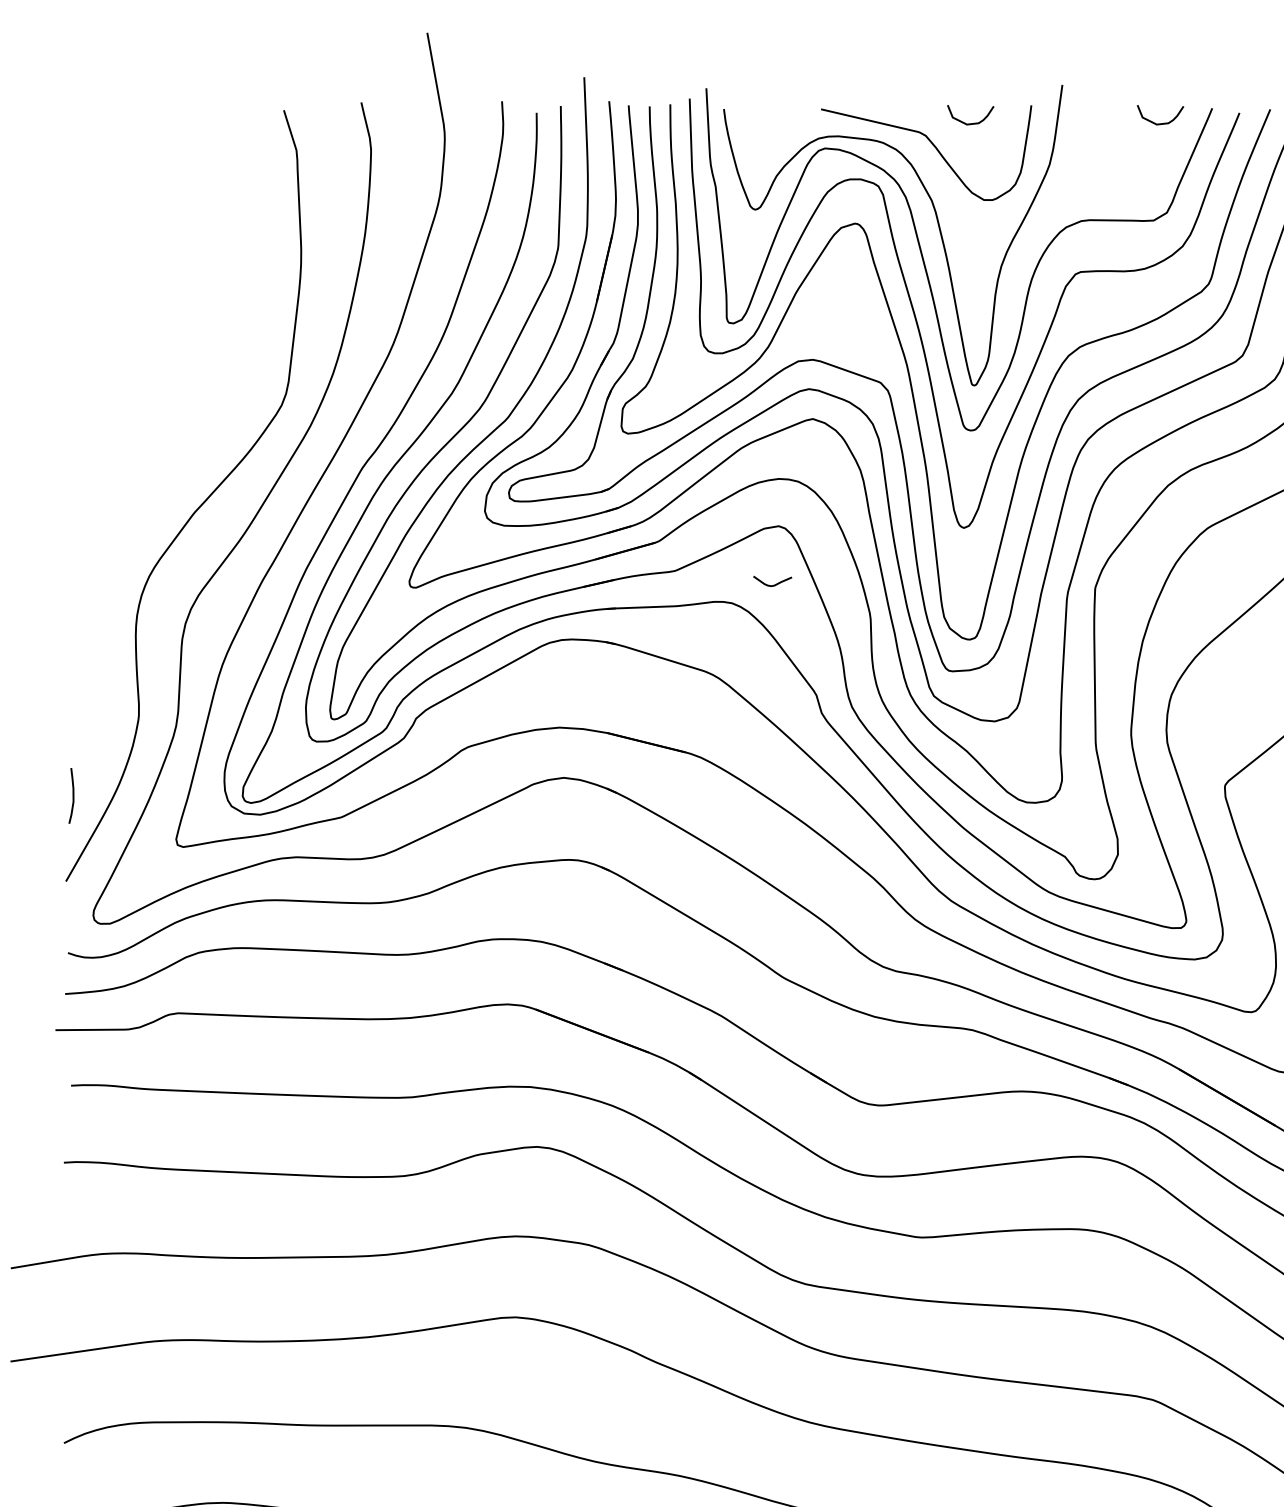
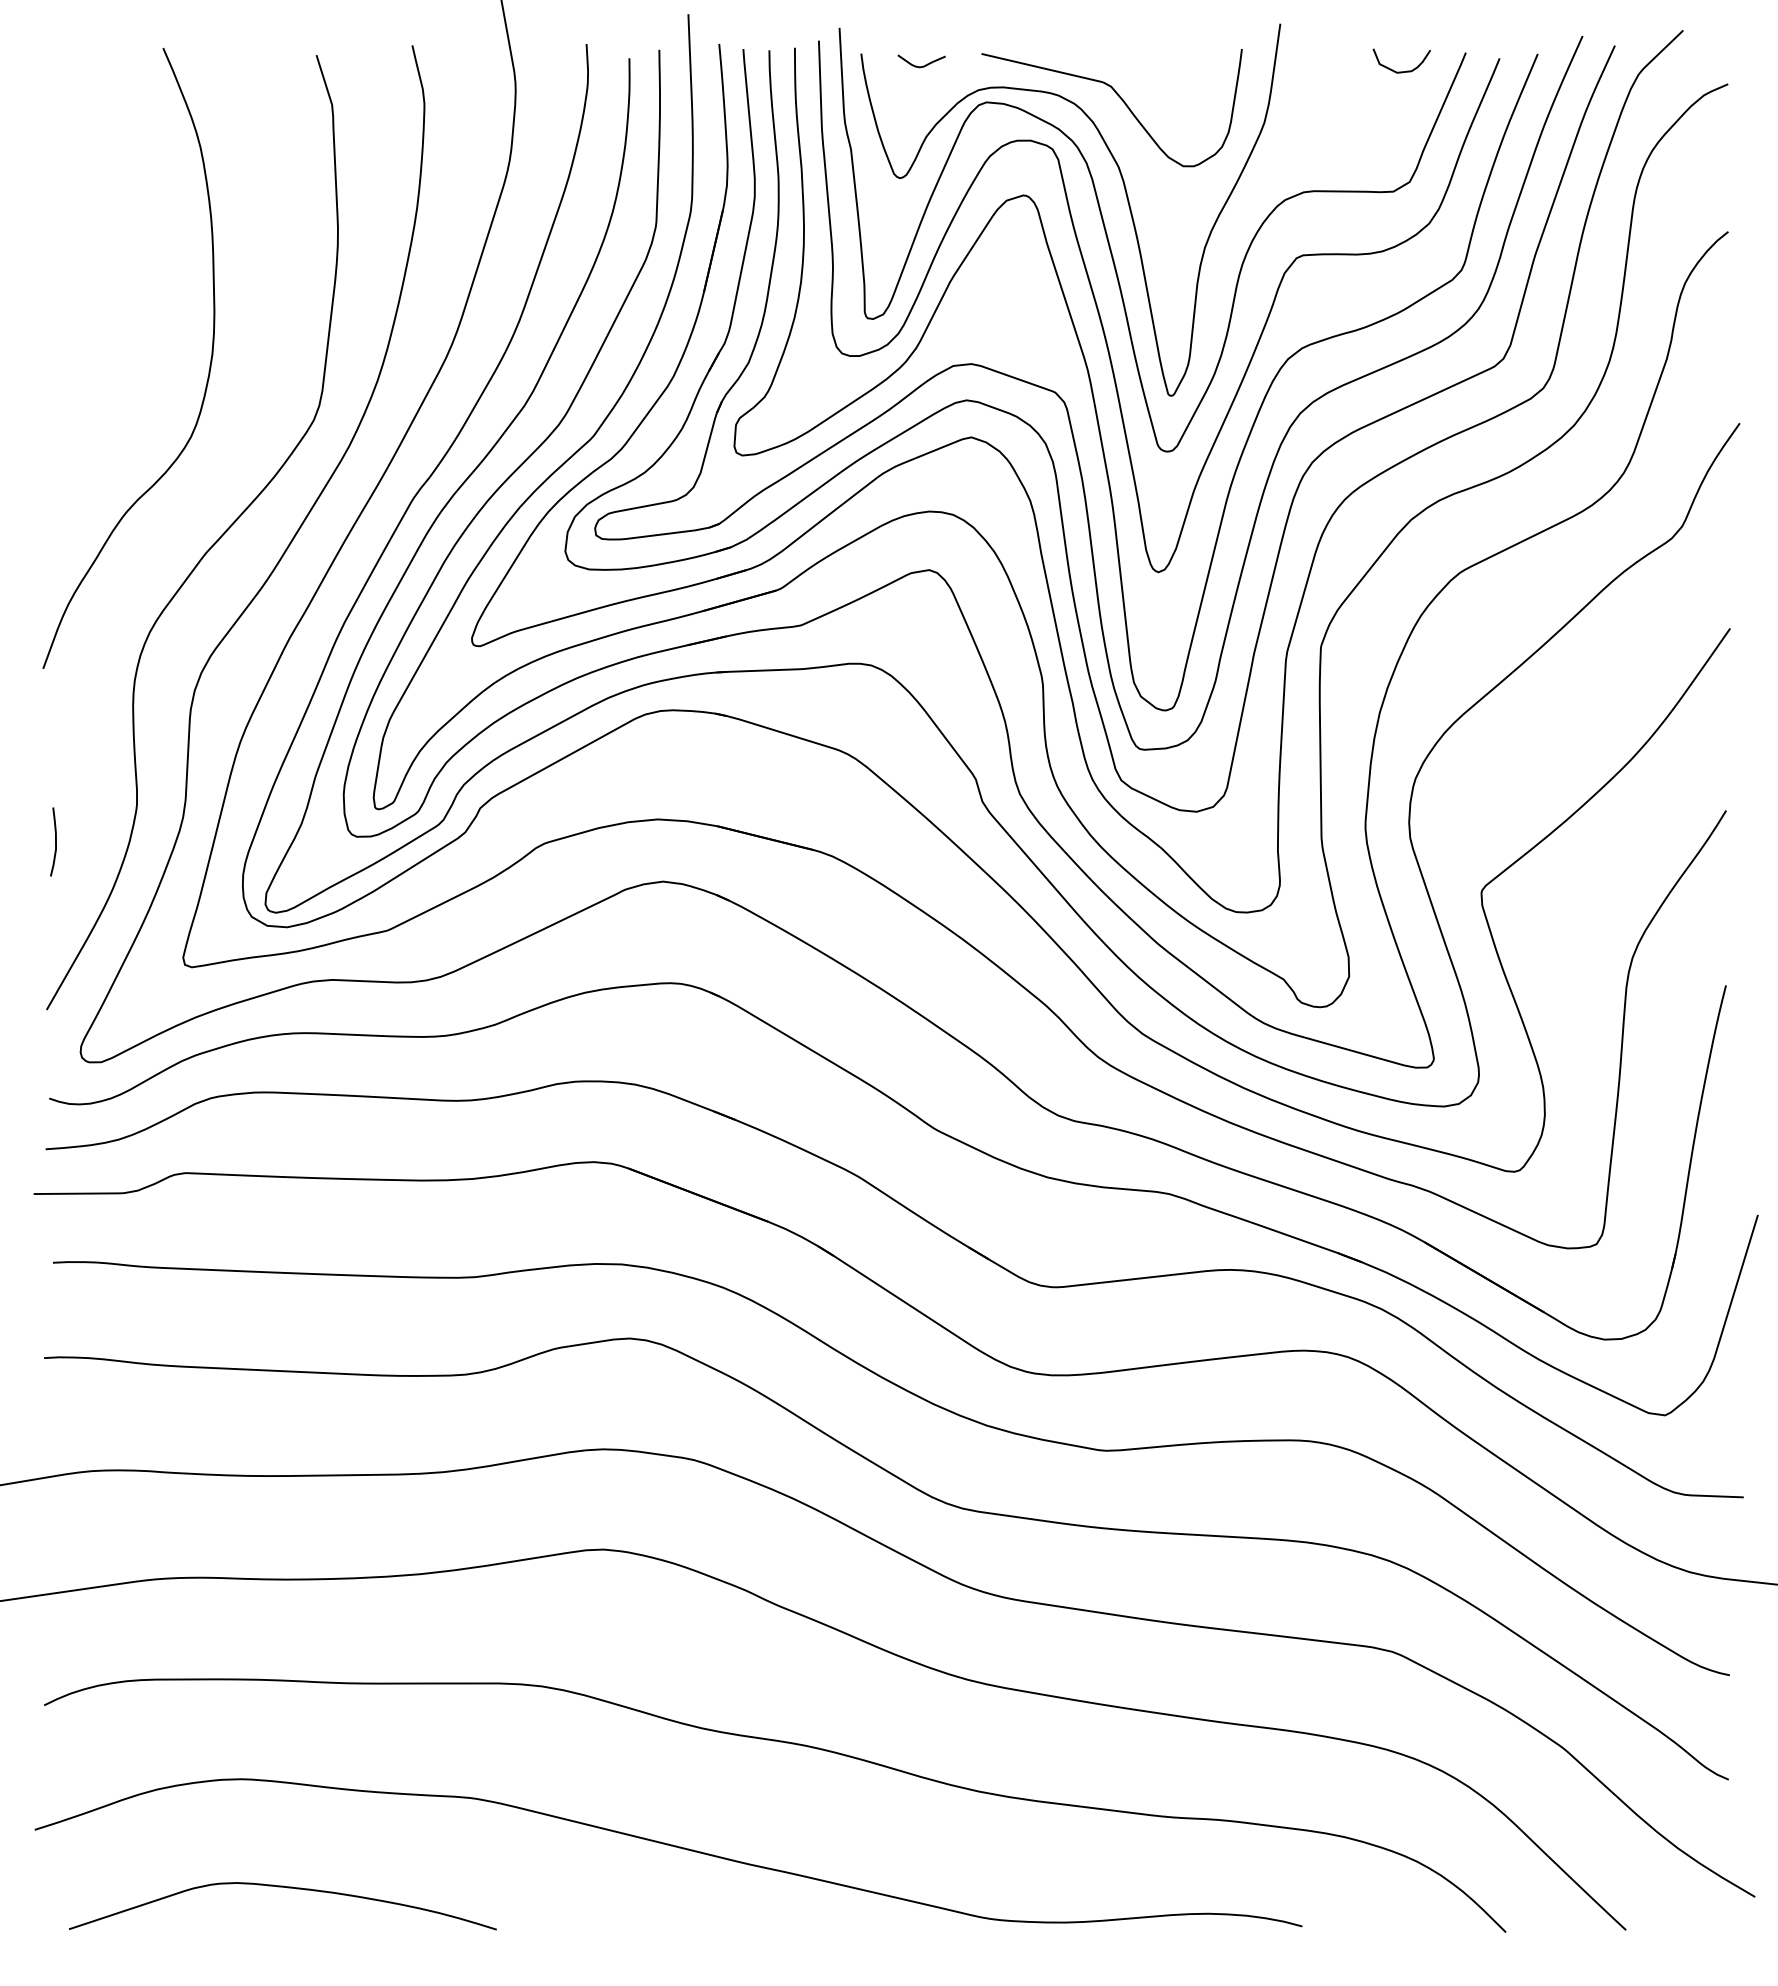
curve: (970, 123) -> (1166, 71), removed
curve: (196, 365) -> (208, 371), added
curve: (774, 584) -> (923, 65), moved
curve: (73, 795) -> (55, 841), moved

